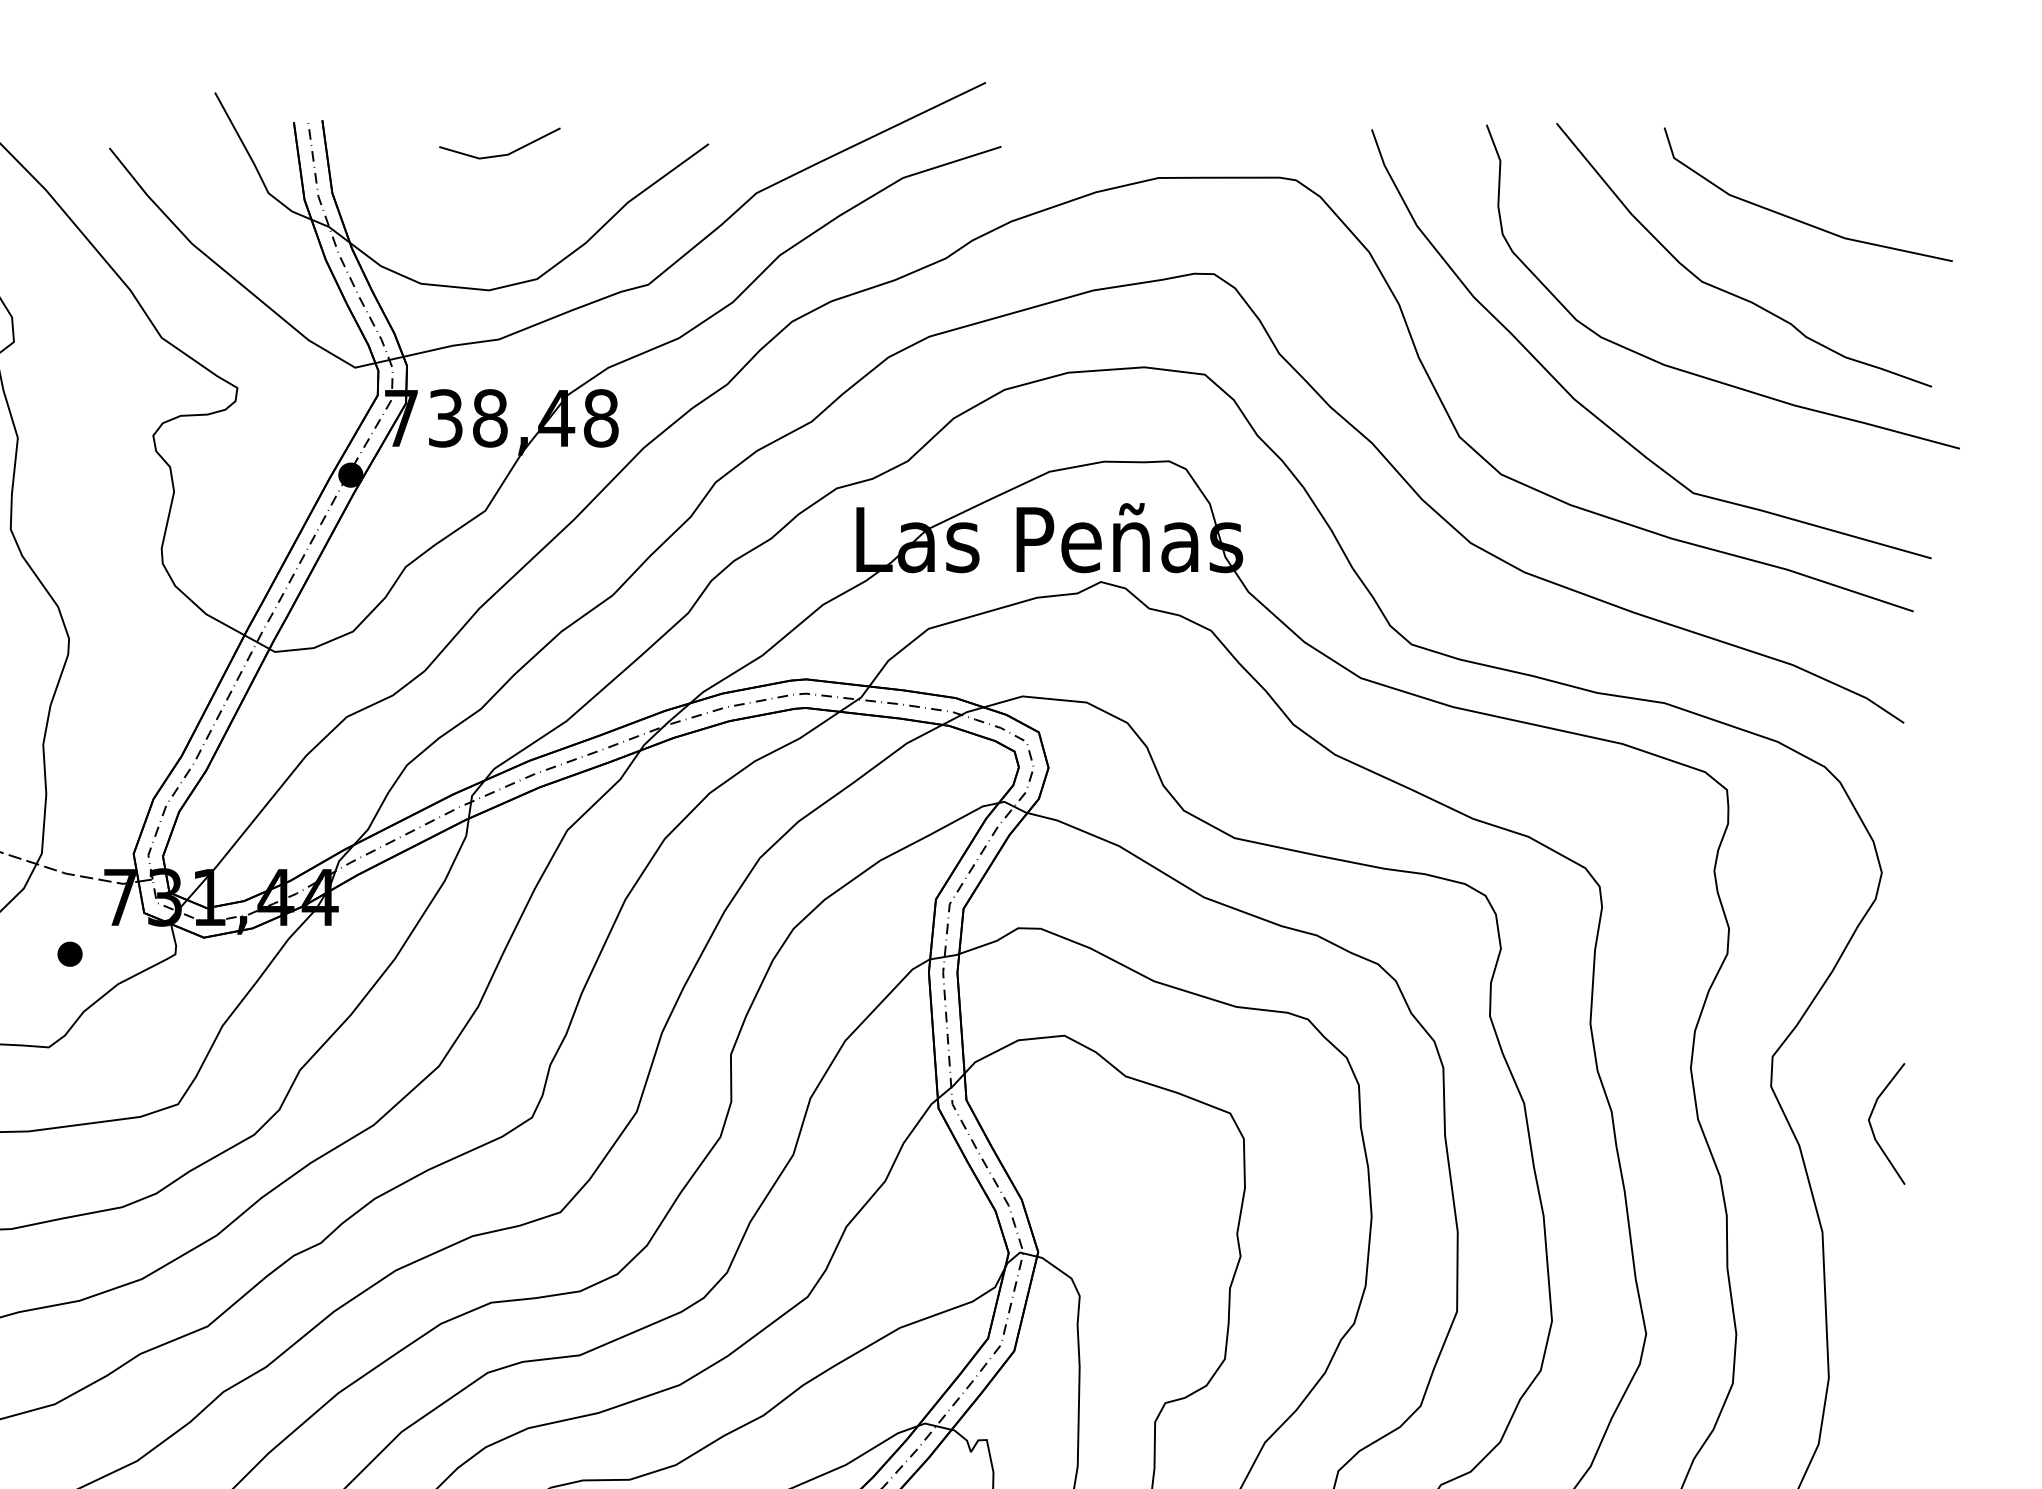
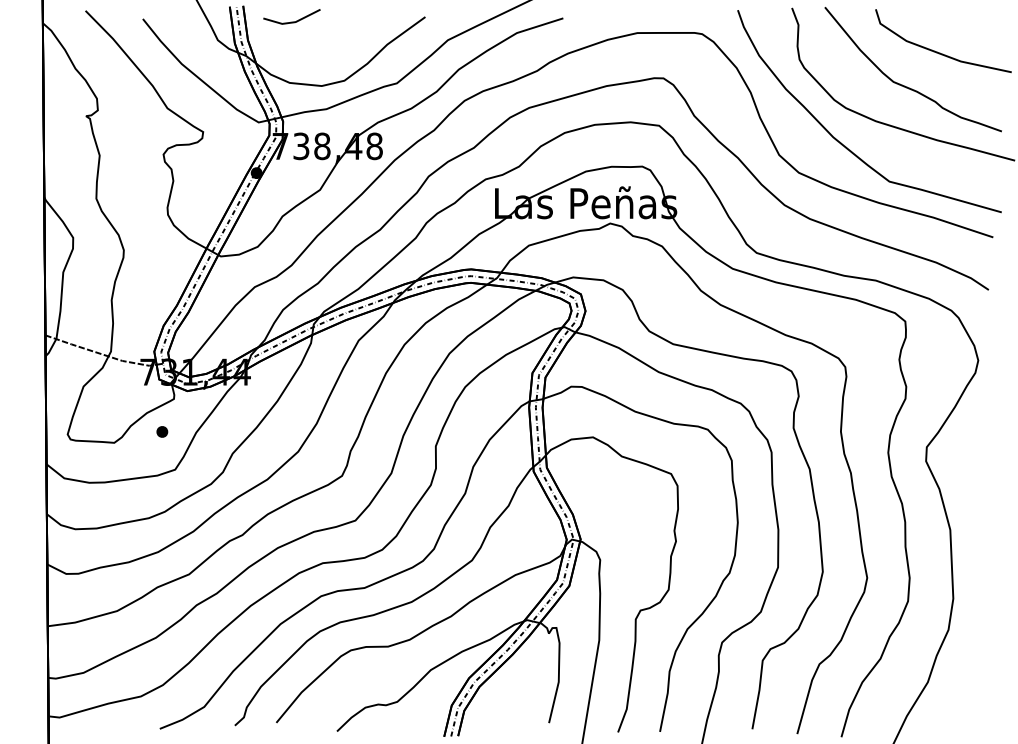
line: (498, 153) -> (291, 21), moved
part: (70, 953) -> (162, 431), moved
line: (1873, 1127) -> (974, 480), removed

